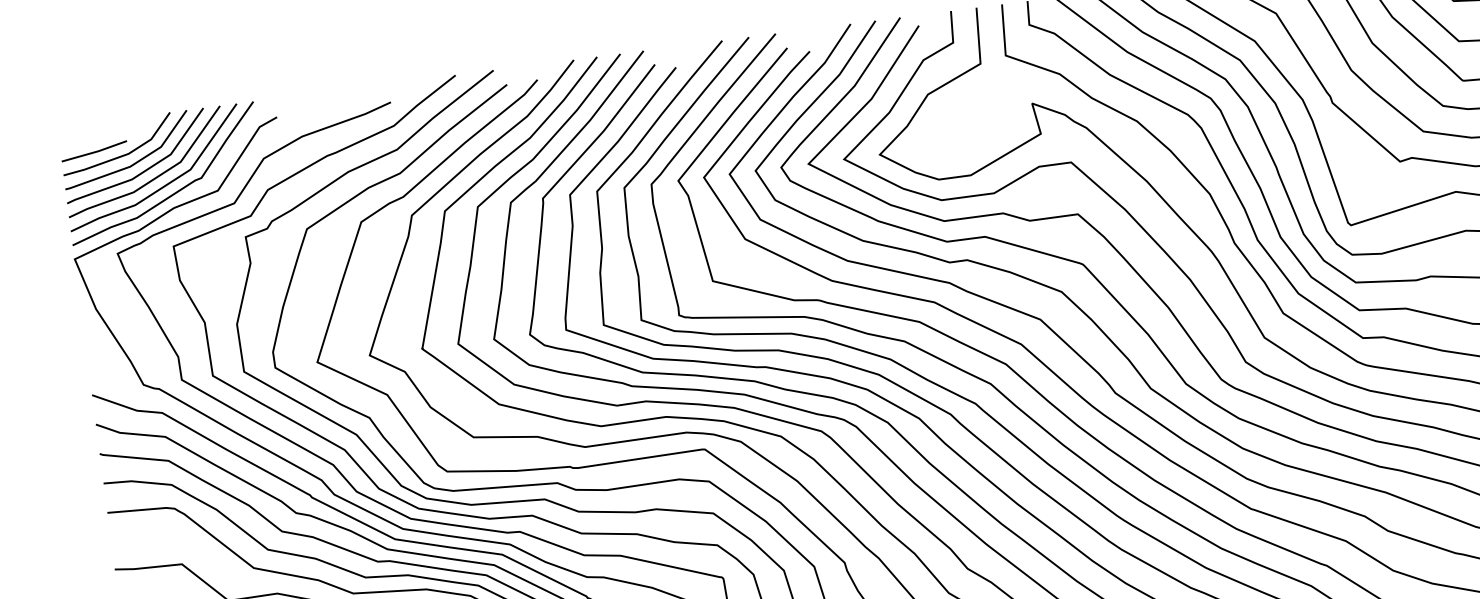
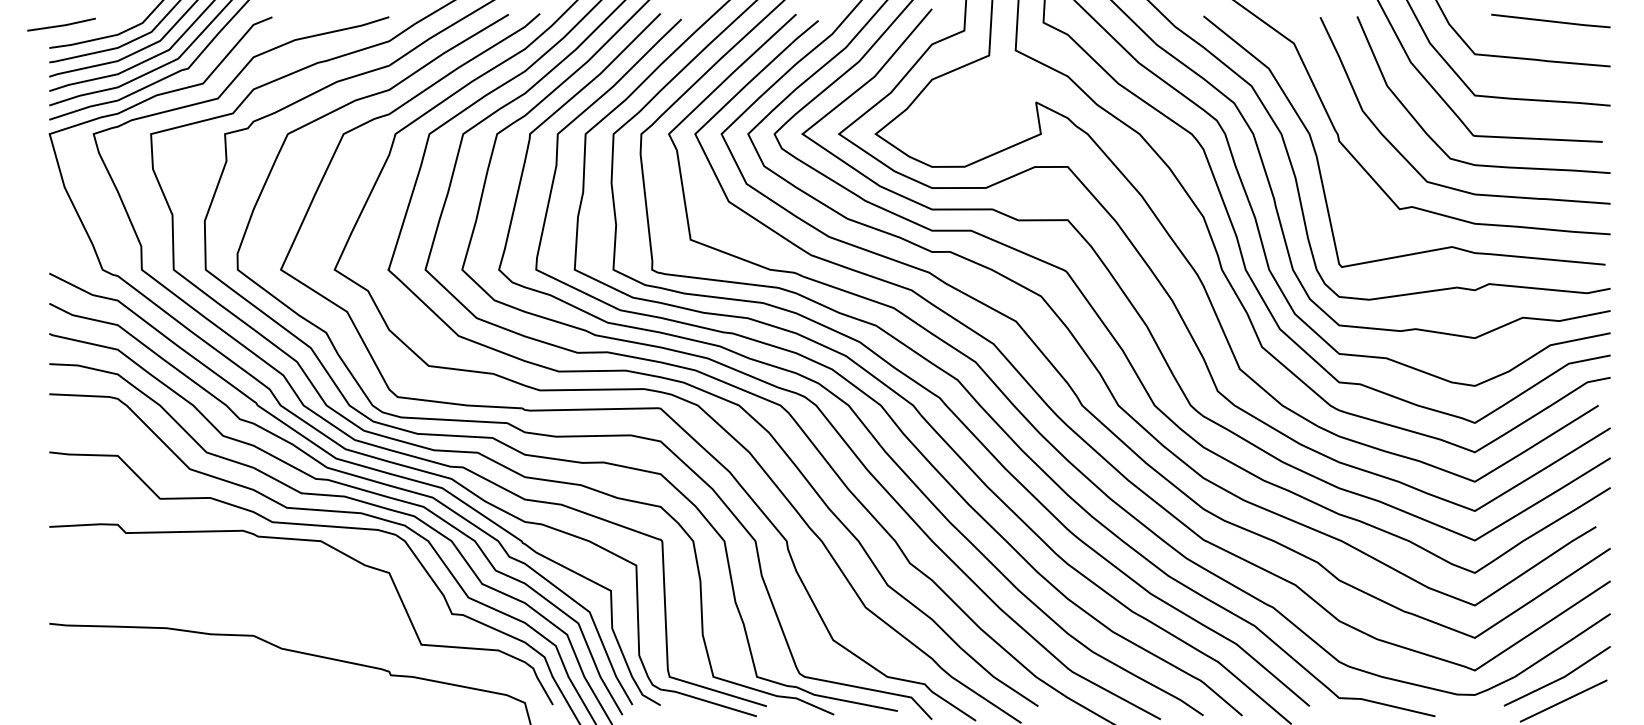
line: (94, 151) -> (61, 24), moved

